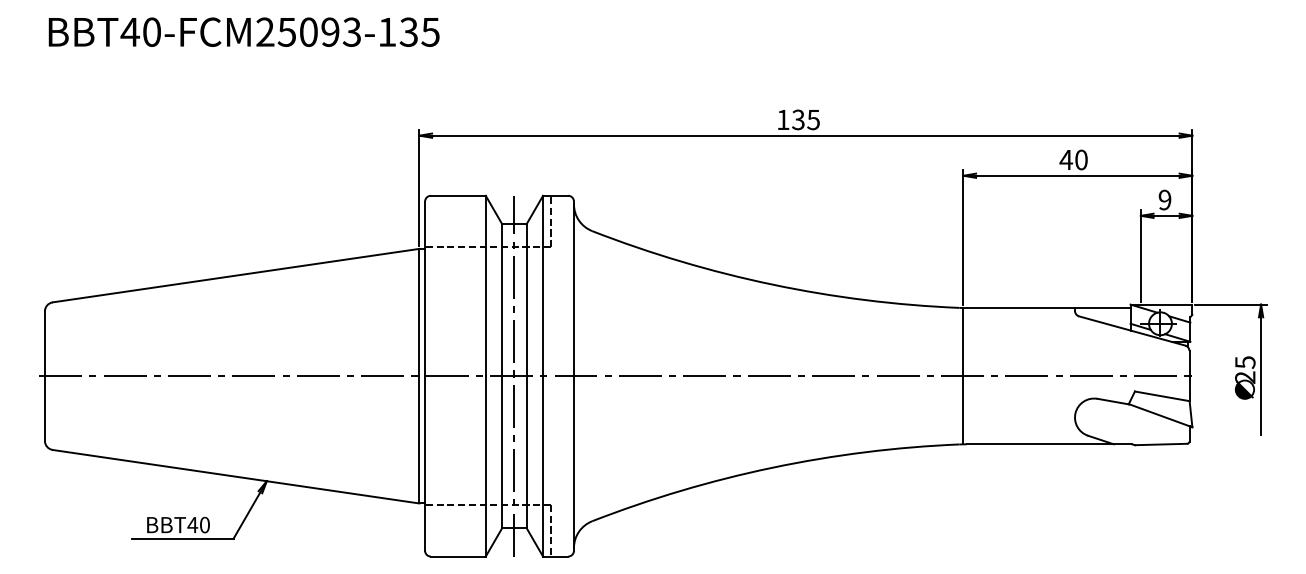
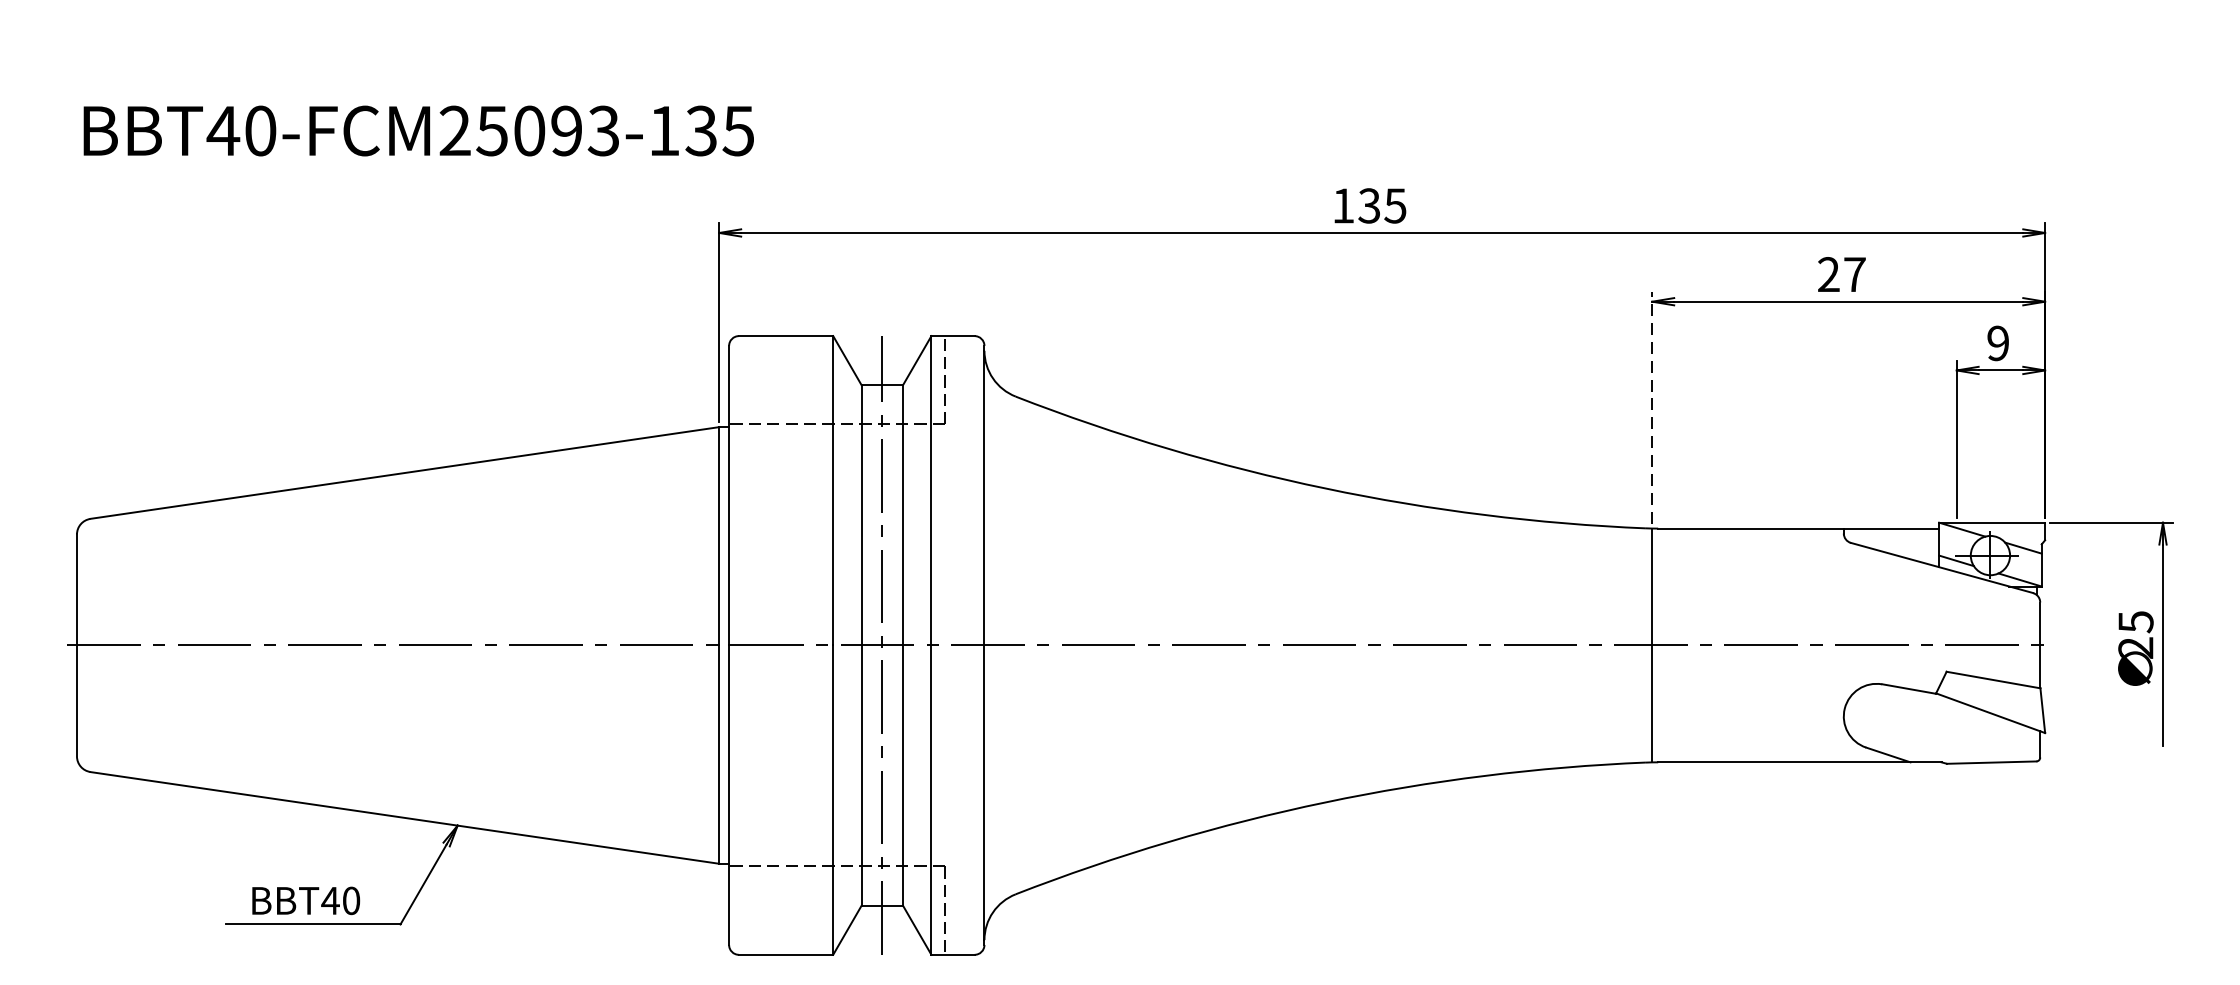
text: (243, 31) -> (417, 129), moved
text: (1073, 159) -> (1841, 273), 40 -> 27
line: (963, 237) -> (1652, 407), solid -> dashed

